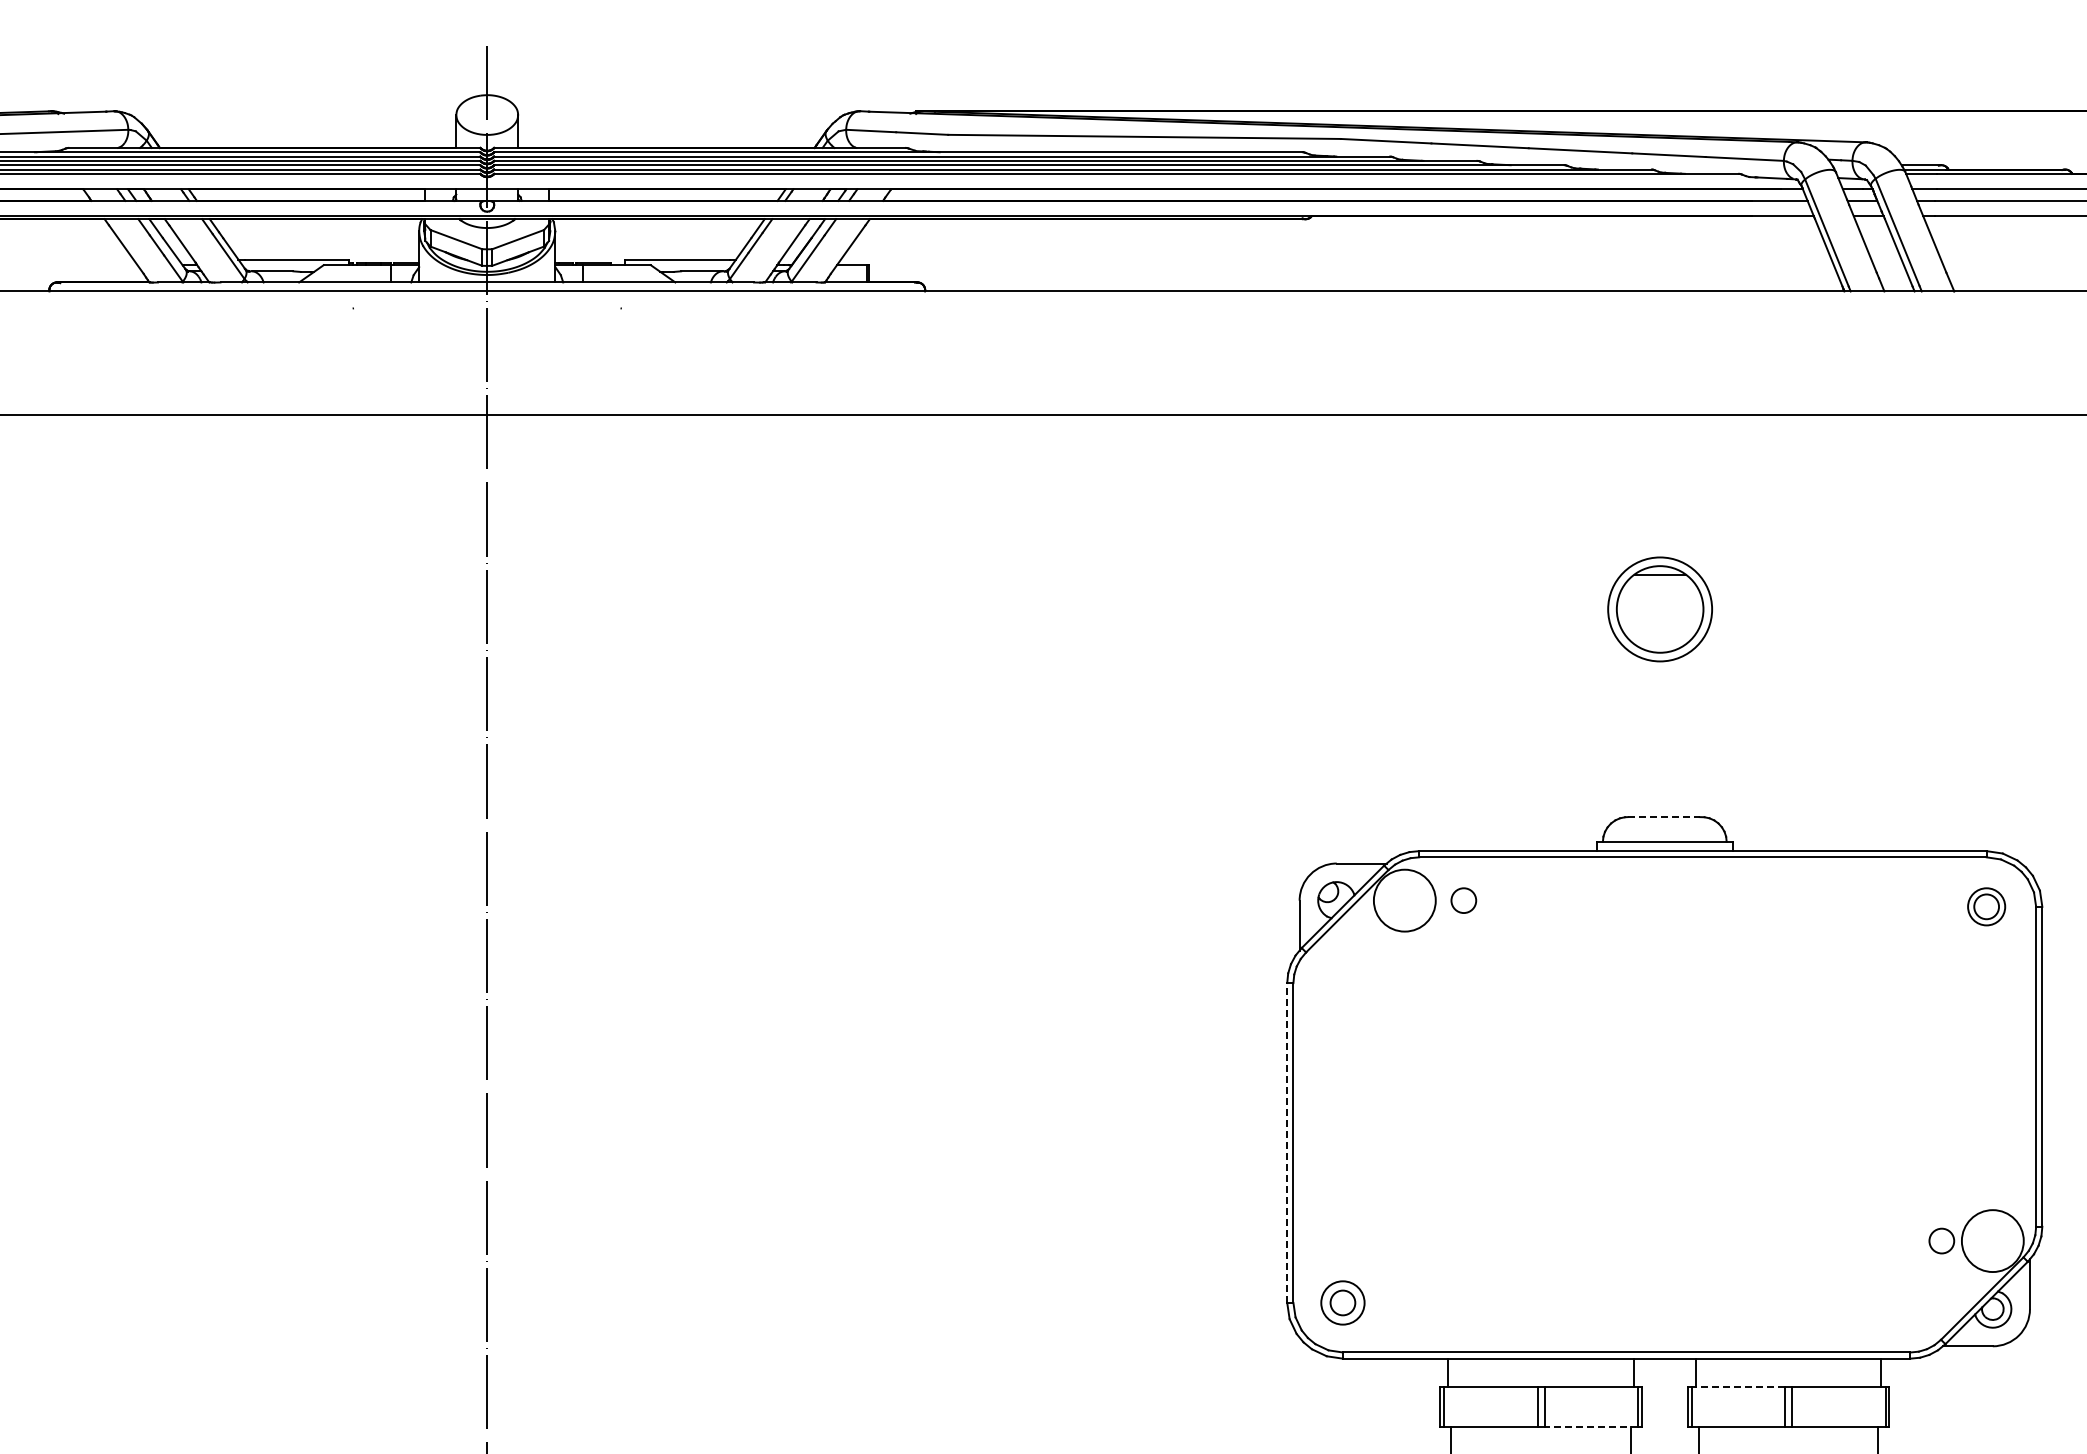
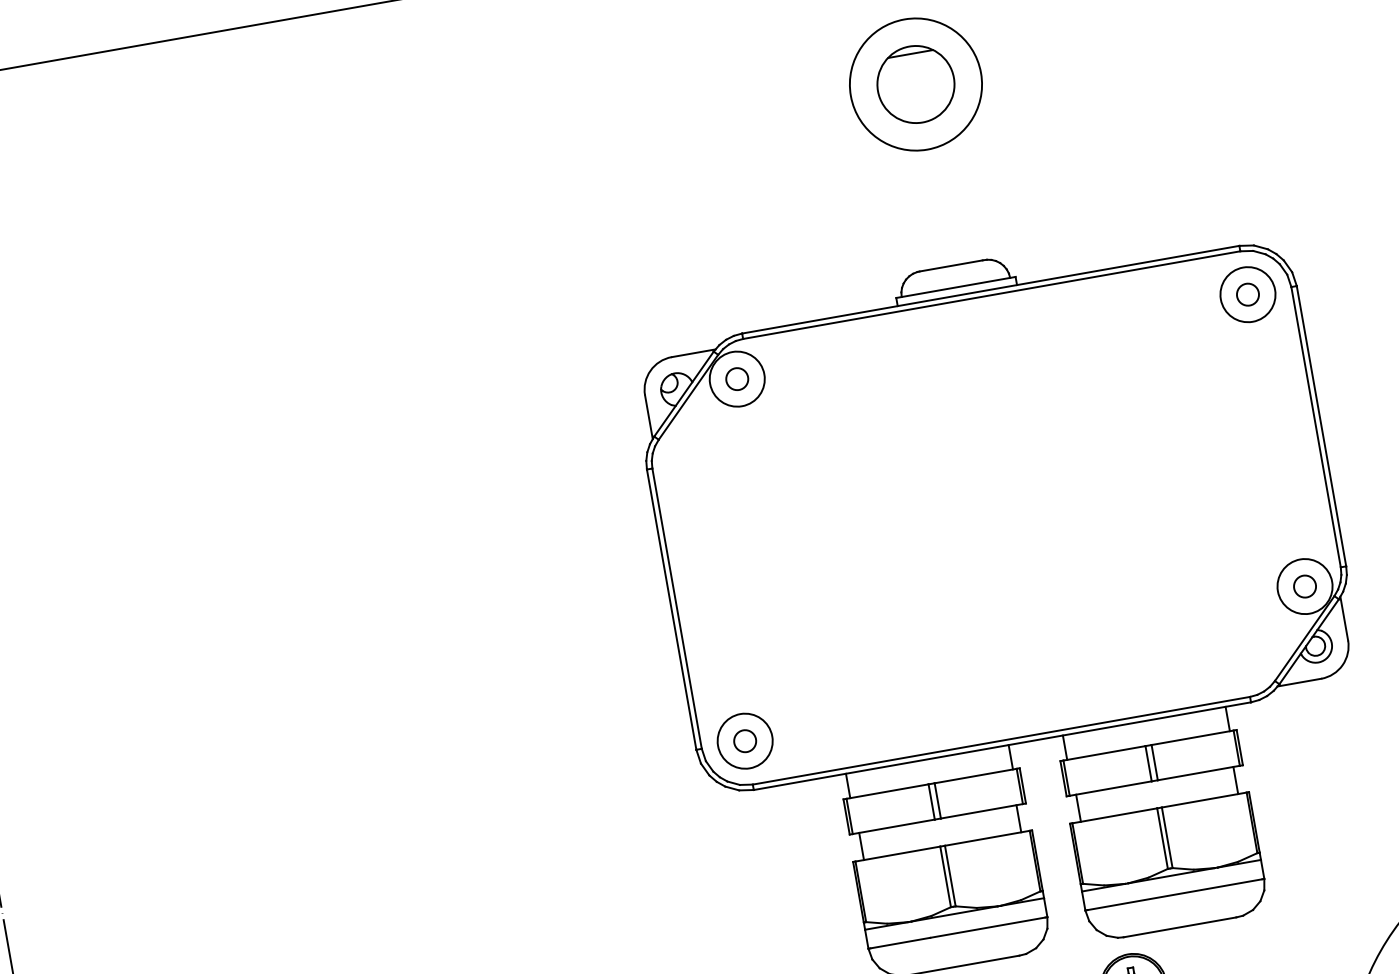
circle: (1659, 609) -> (915, 84), size x1.43
line: (1664, 817) -> (951, 266), dashed -> solid
circle: (1463, 900) -> (736, 379), moved
circle: (1986, 906) -> (1247, 294), size x1.67
line: (1287, 1143) -> (671, 610), dashed -> solid
circle: (1941, 1240) -> (1304, 586), moved
circle: (1342, 1302) -> (744, 740), size x1.43
line: (1738, 1386) -> (1104, 753), dashed -> solid
line: (1591, 1426) -> (982, 811), dashed -> solid

